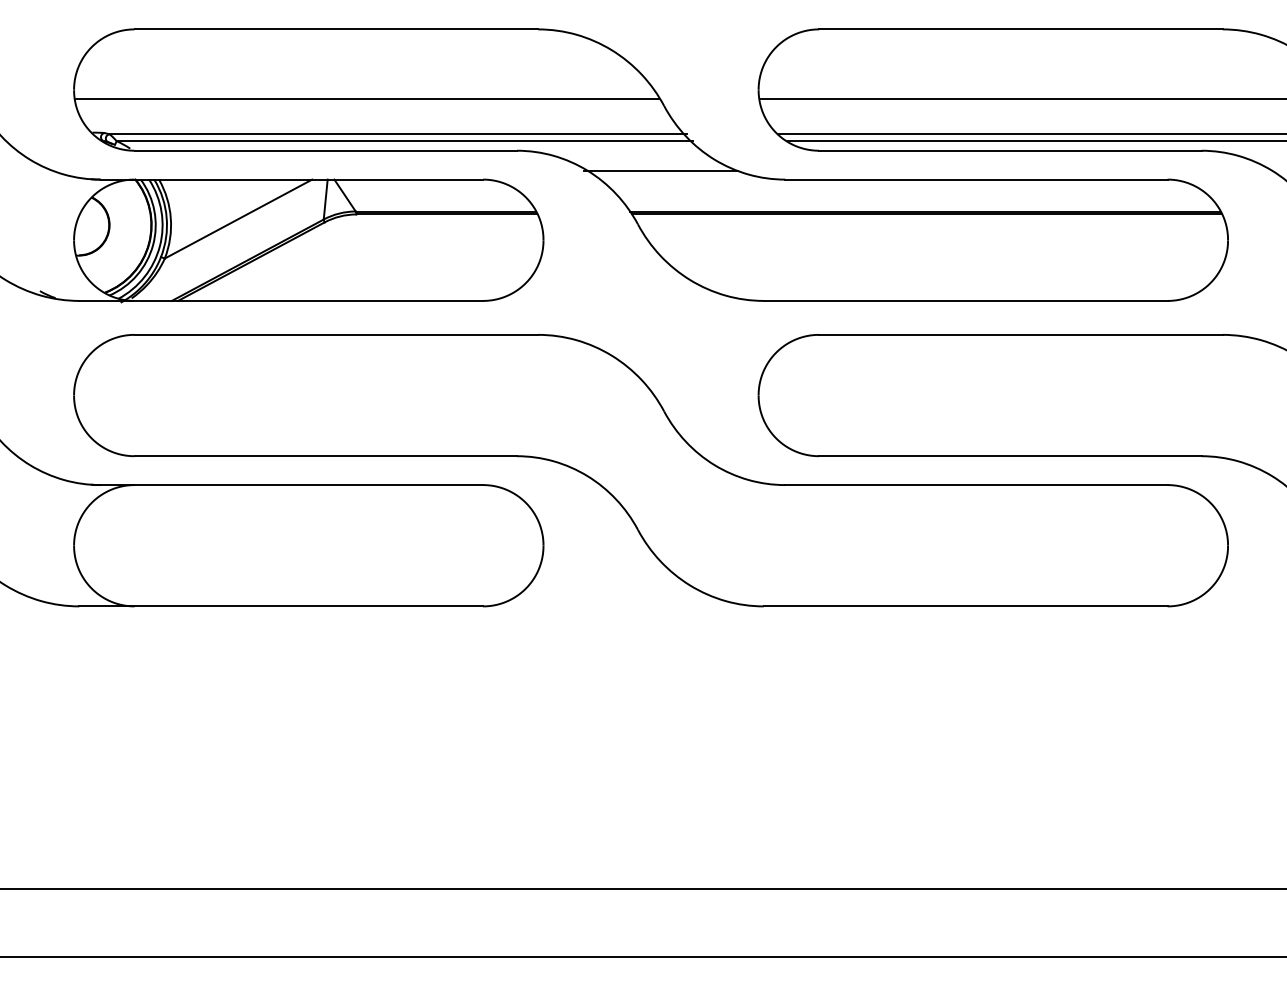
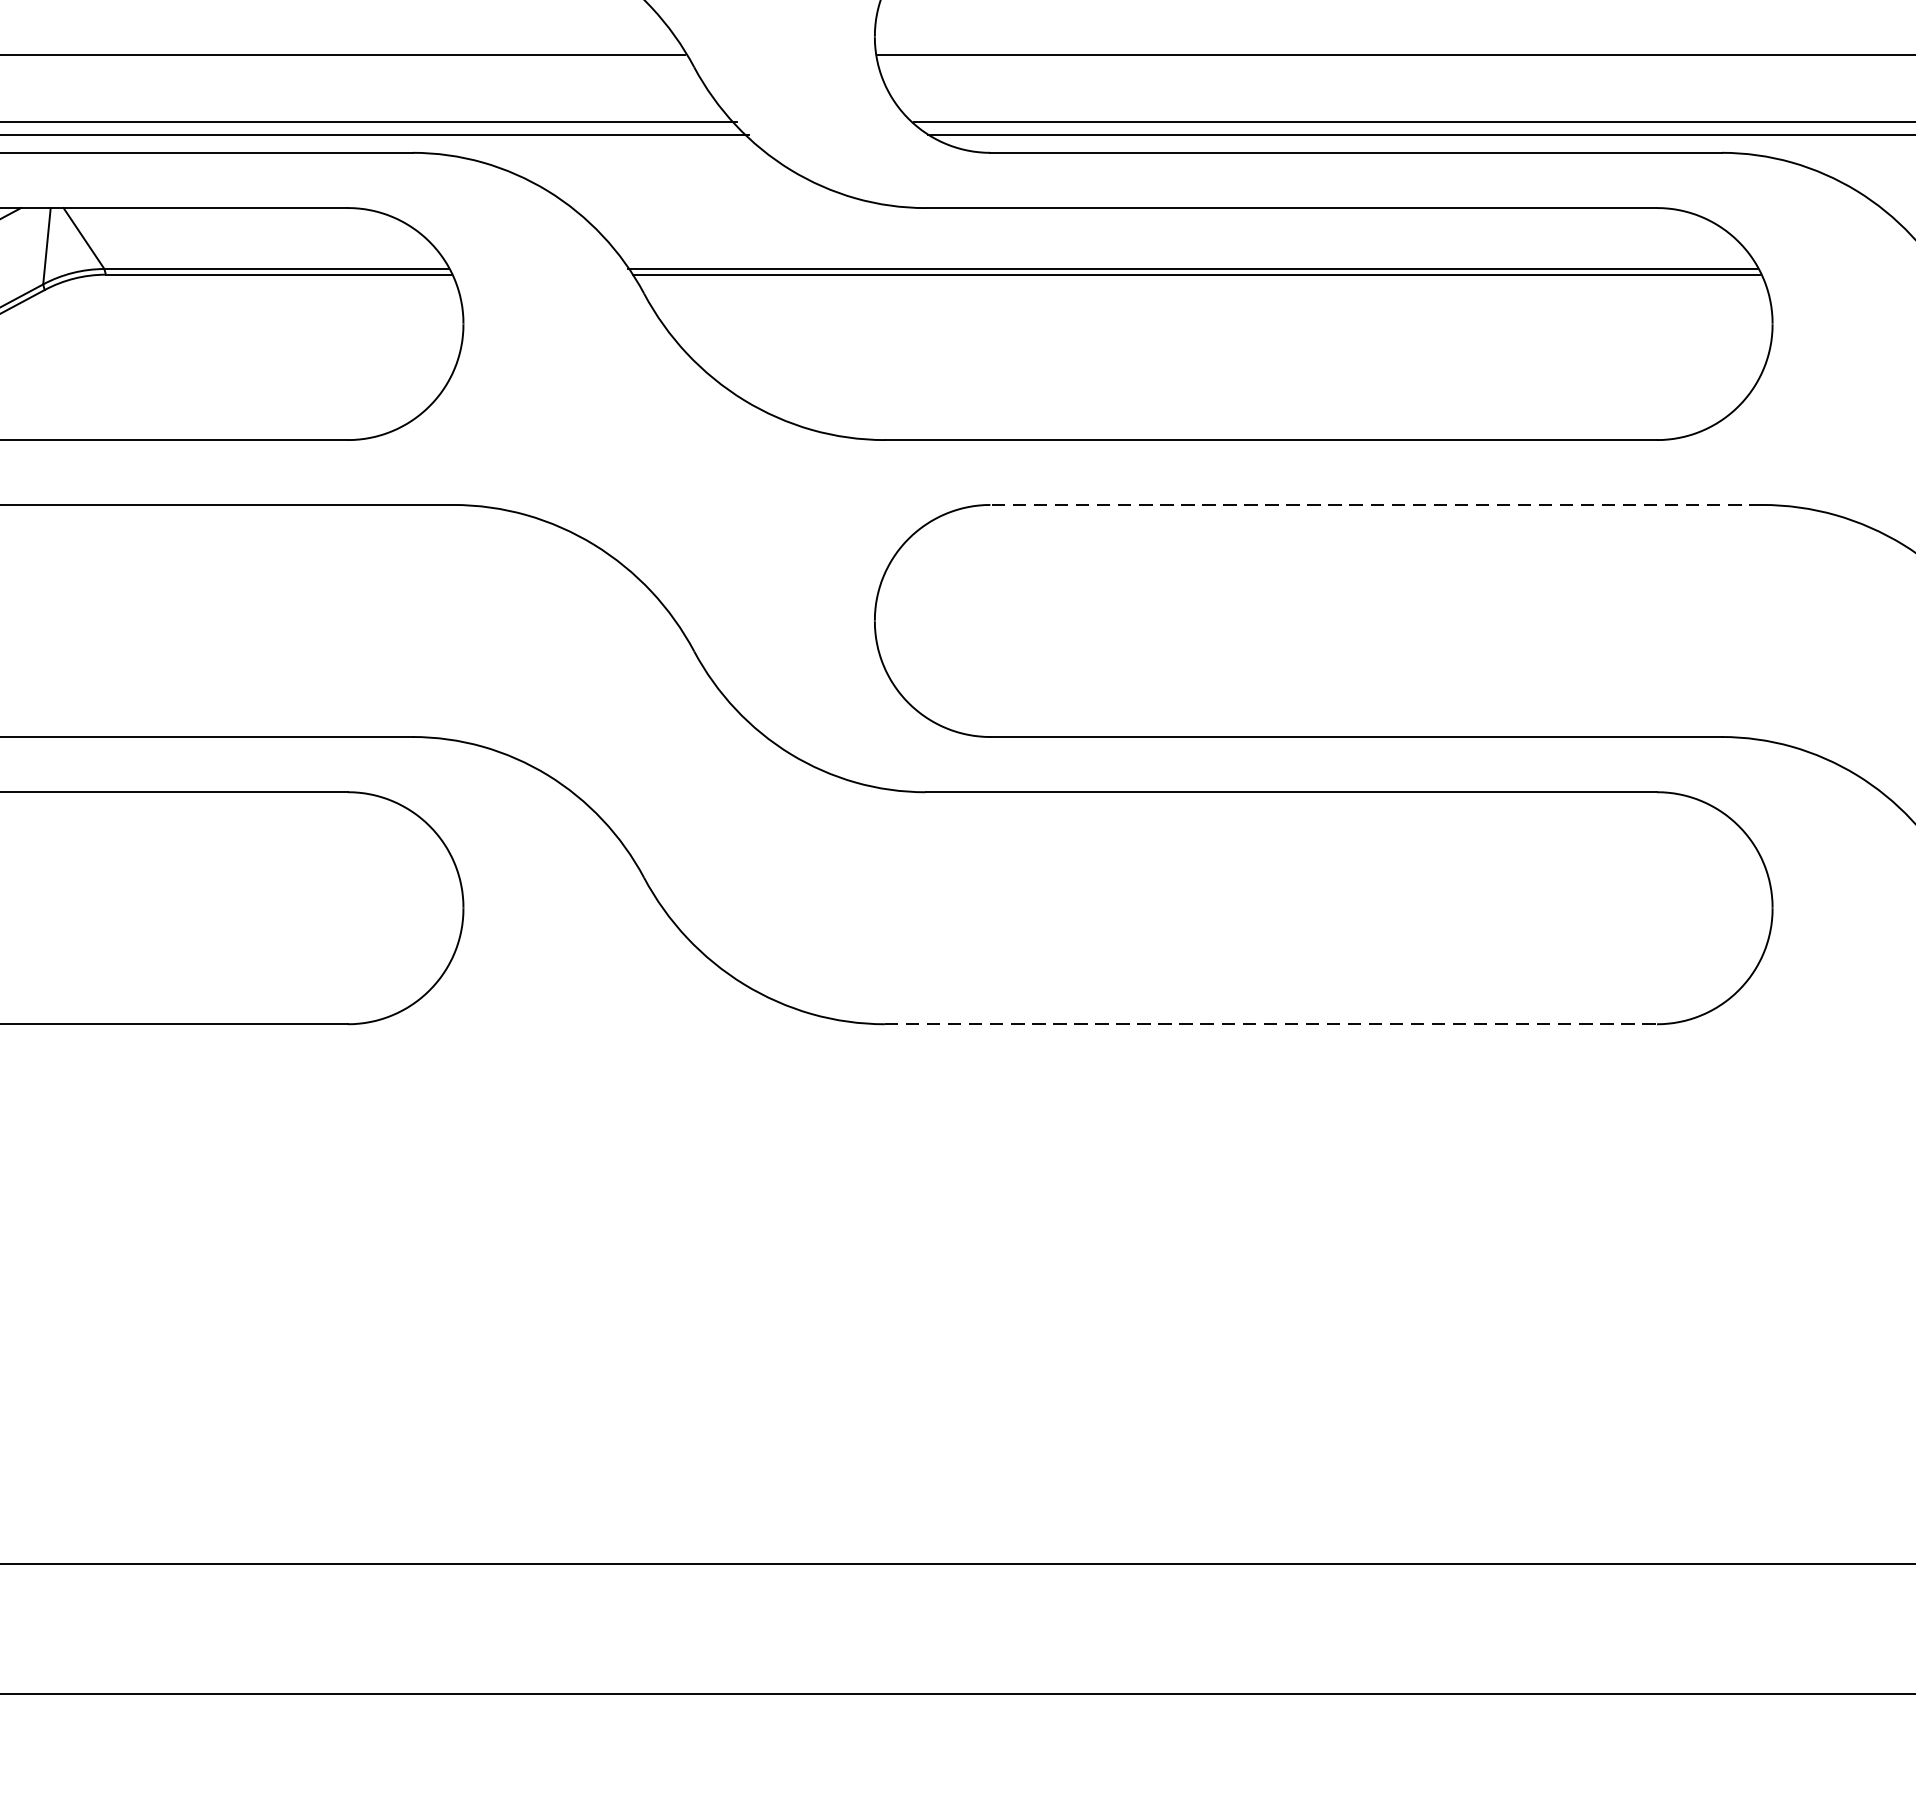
line: (661, 170) -> (689, 190), removed
line: (1020, 334) -> (1375, 504), solid -> dashed
line: (965, 606) -> (1270, 1024), solid -> dashed

